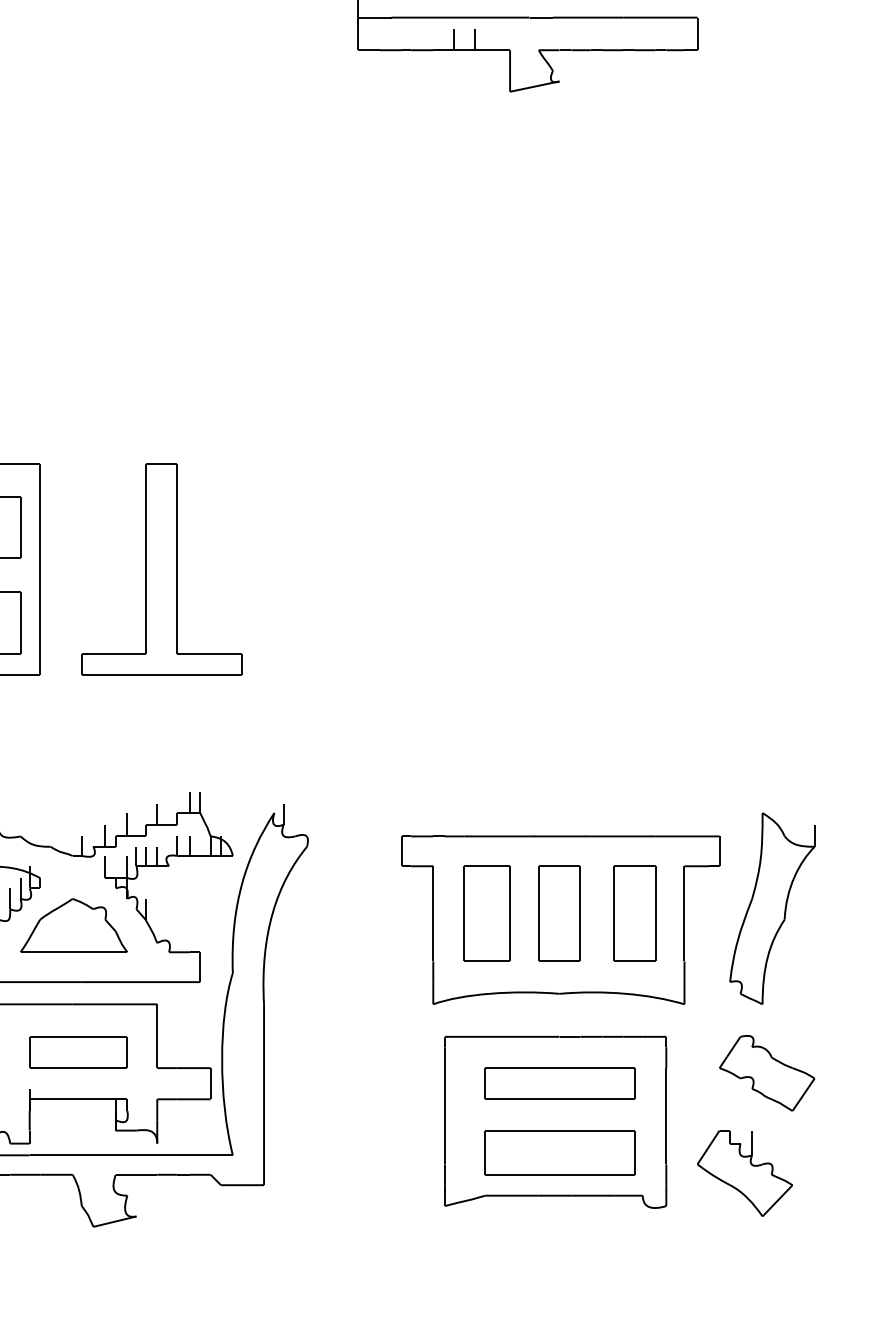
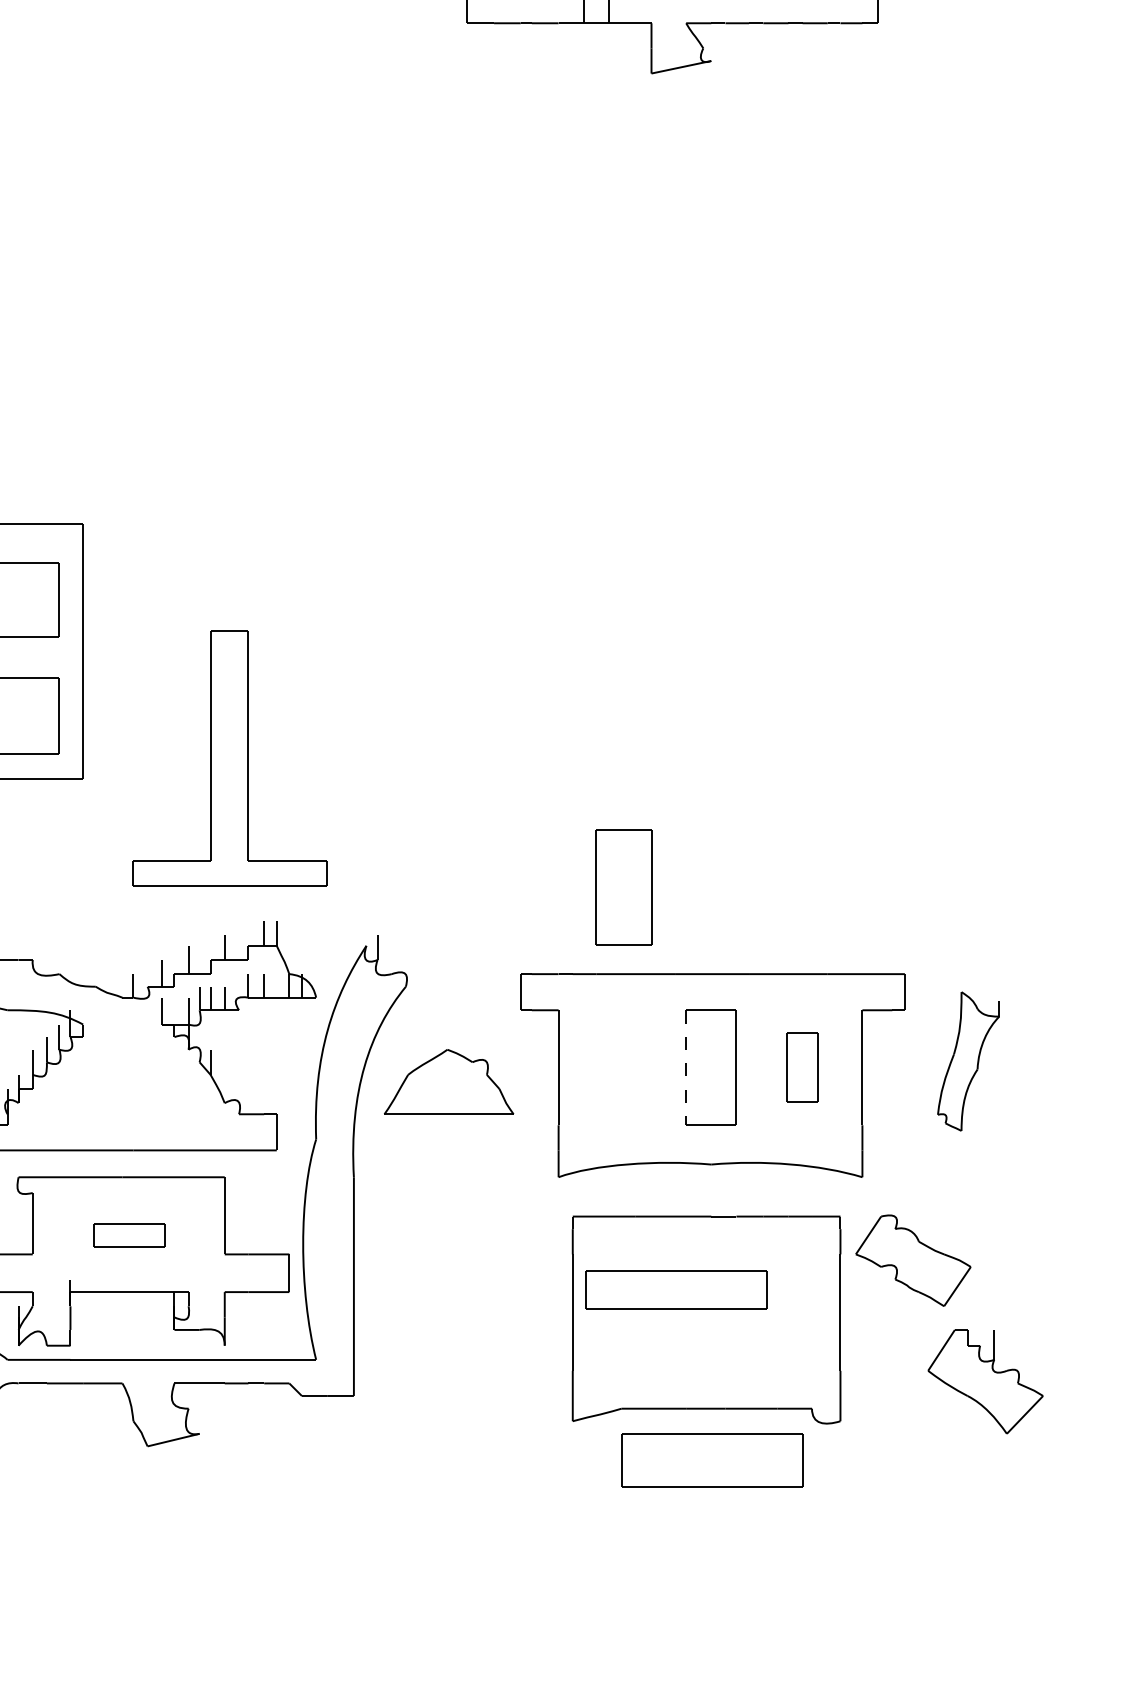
part: (161, 569) -> (229, 758), moved
part: (772, 908) -> (968, 1061), size x0.6
part: (486, 913) -> (623, 887), moved
part: (634, 913) -> (802, 1067), size x0.6
line: (539, 914) -> (686, 1068), solid -> dashed
part: (74, 925) -> (449, 1081), moved
part: (78, 1052) -> (129, 1235), size x0.6
part: (767, 1073) -> (913, 1260), moved
part: (560, 1083) -> (676, 1289), moved
part: (560, 1152) -> (712, 1460), moved
part: (744, 1173) -> (985, 1381), moved

